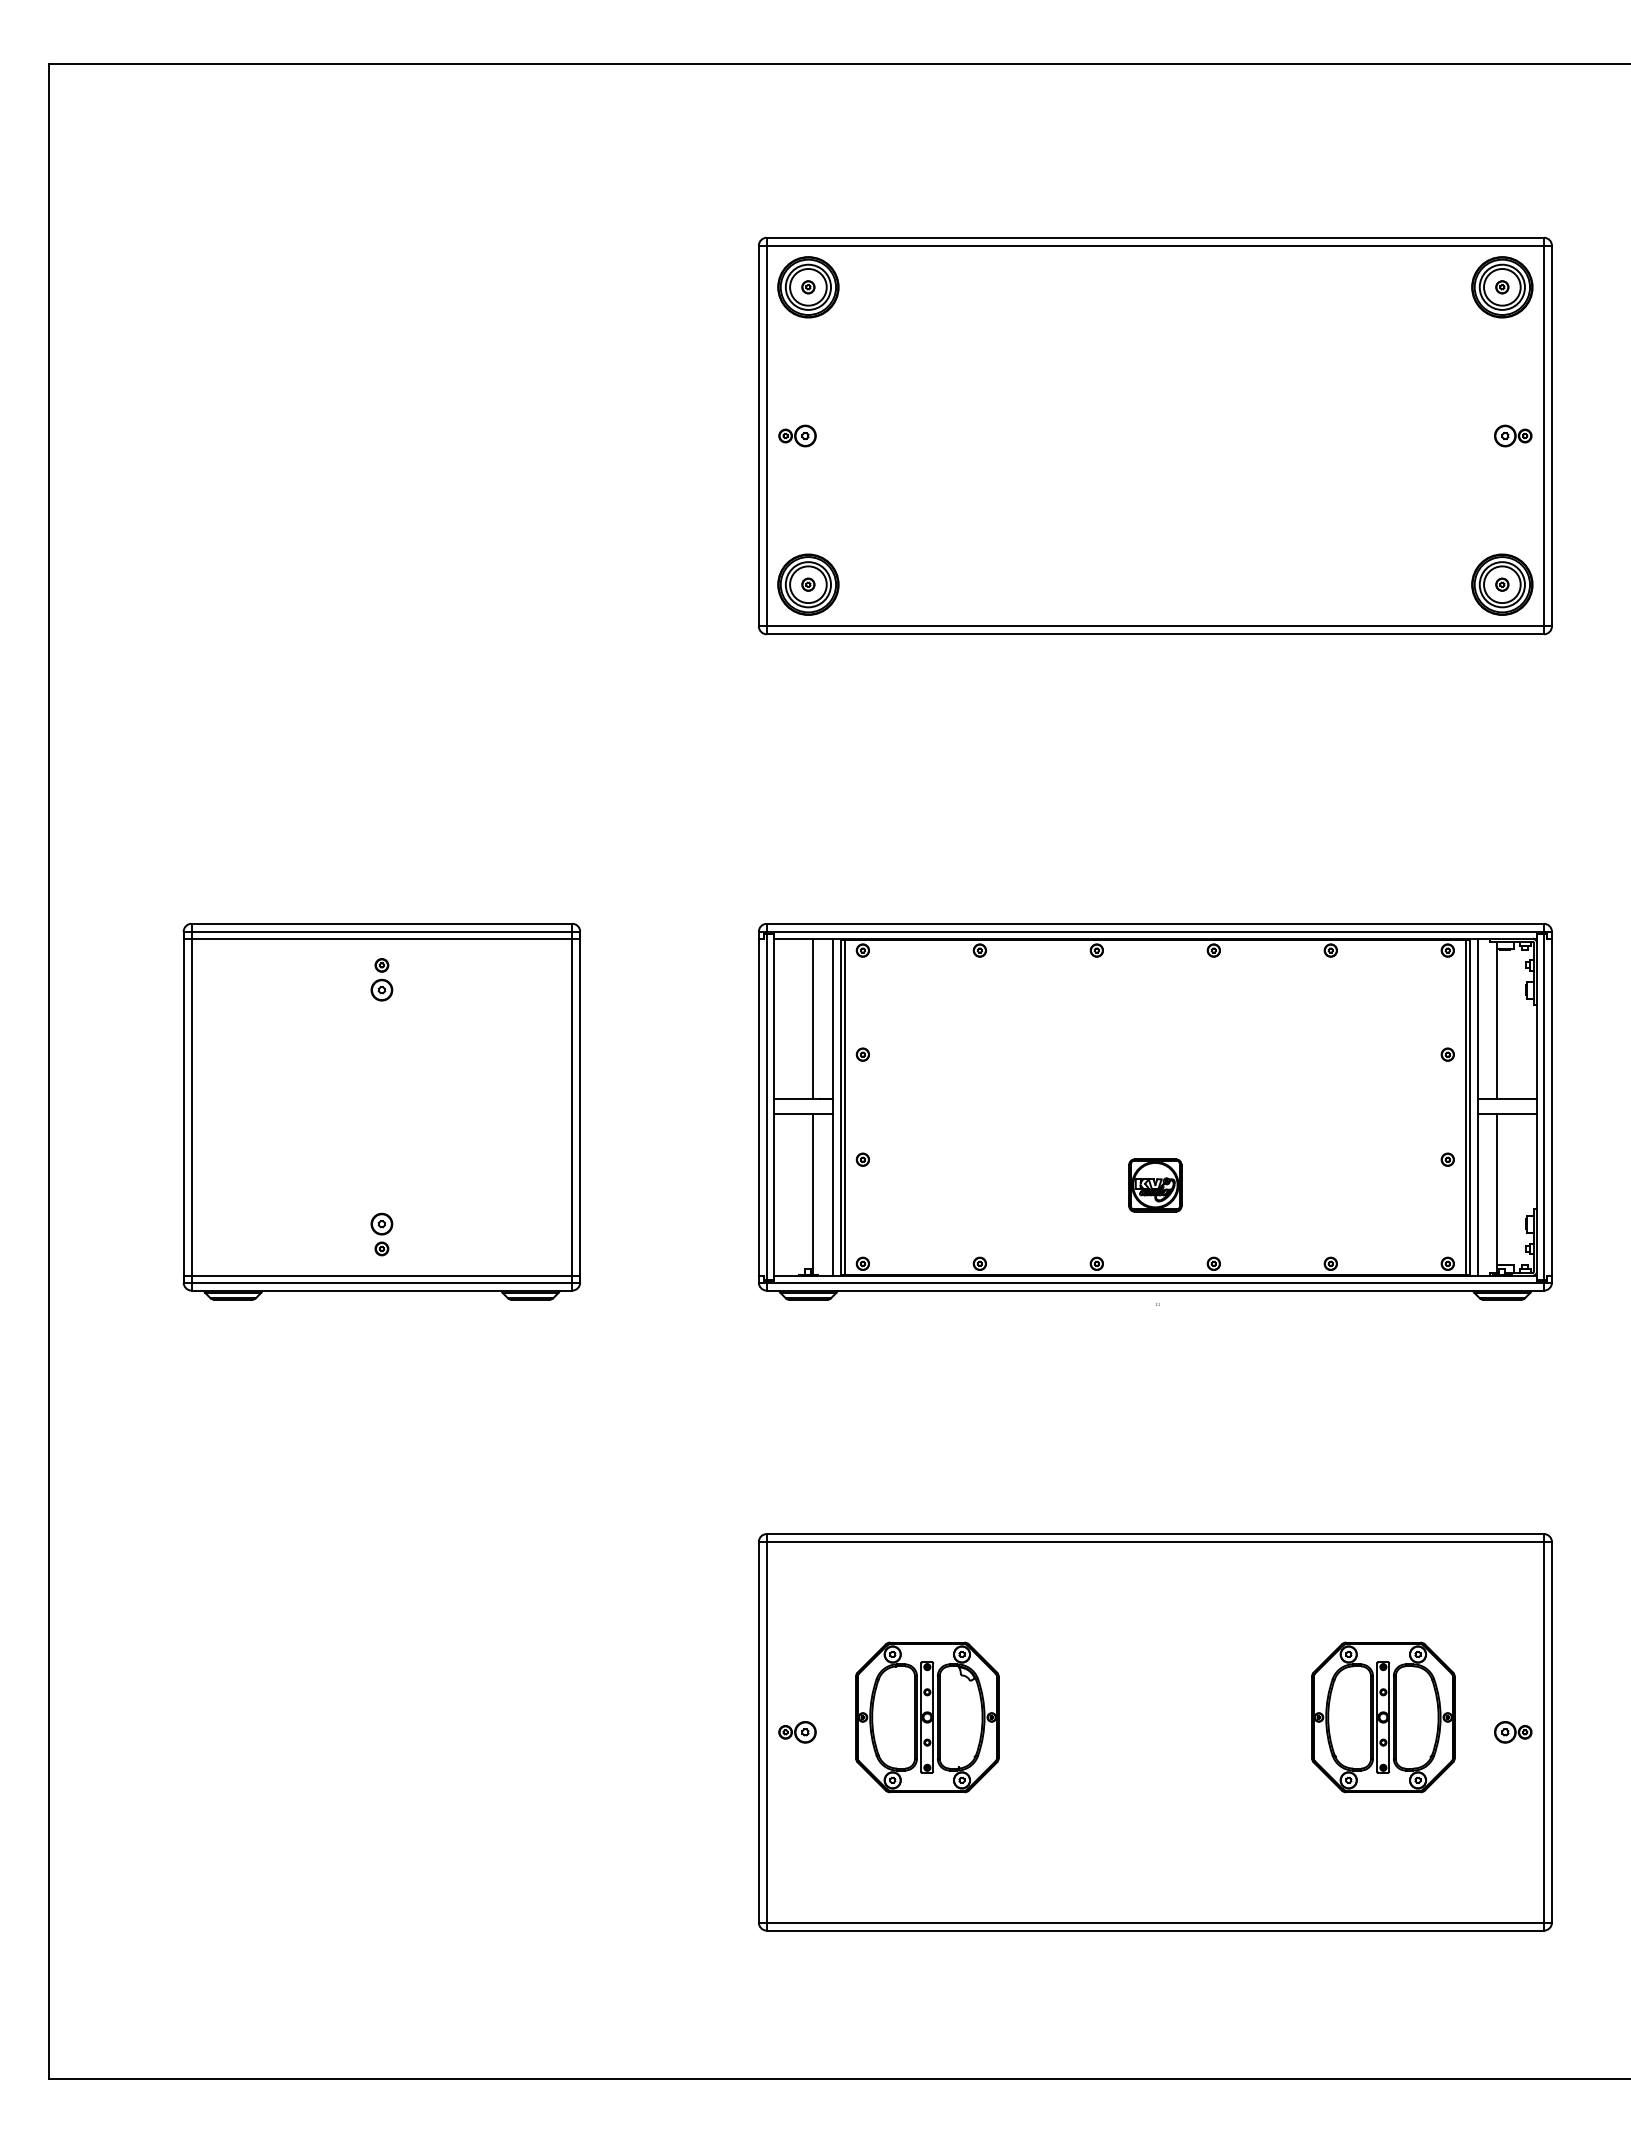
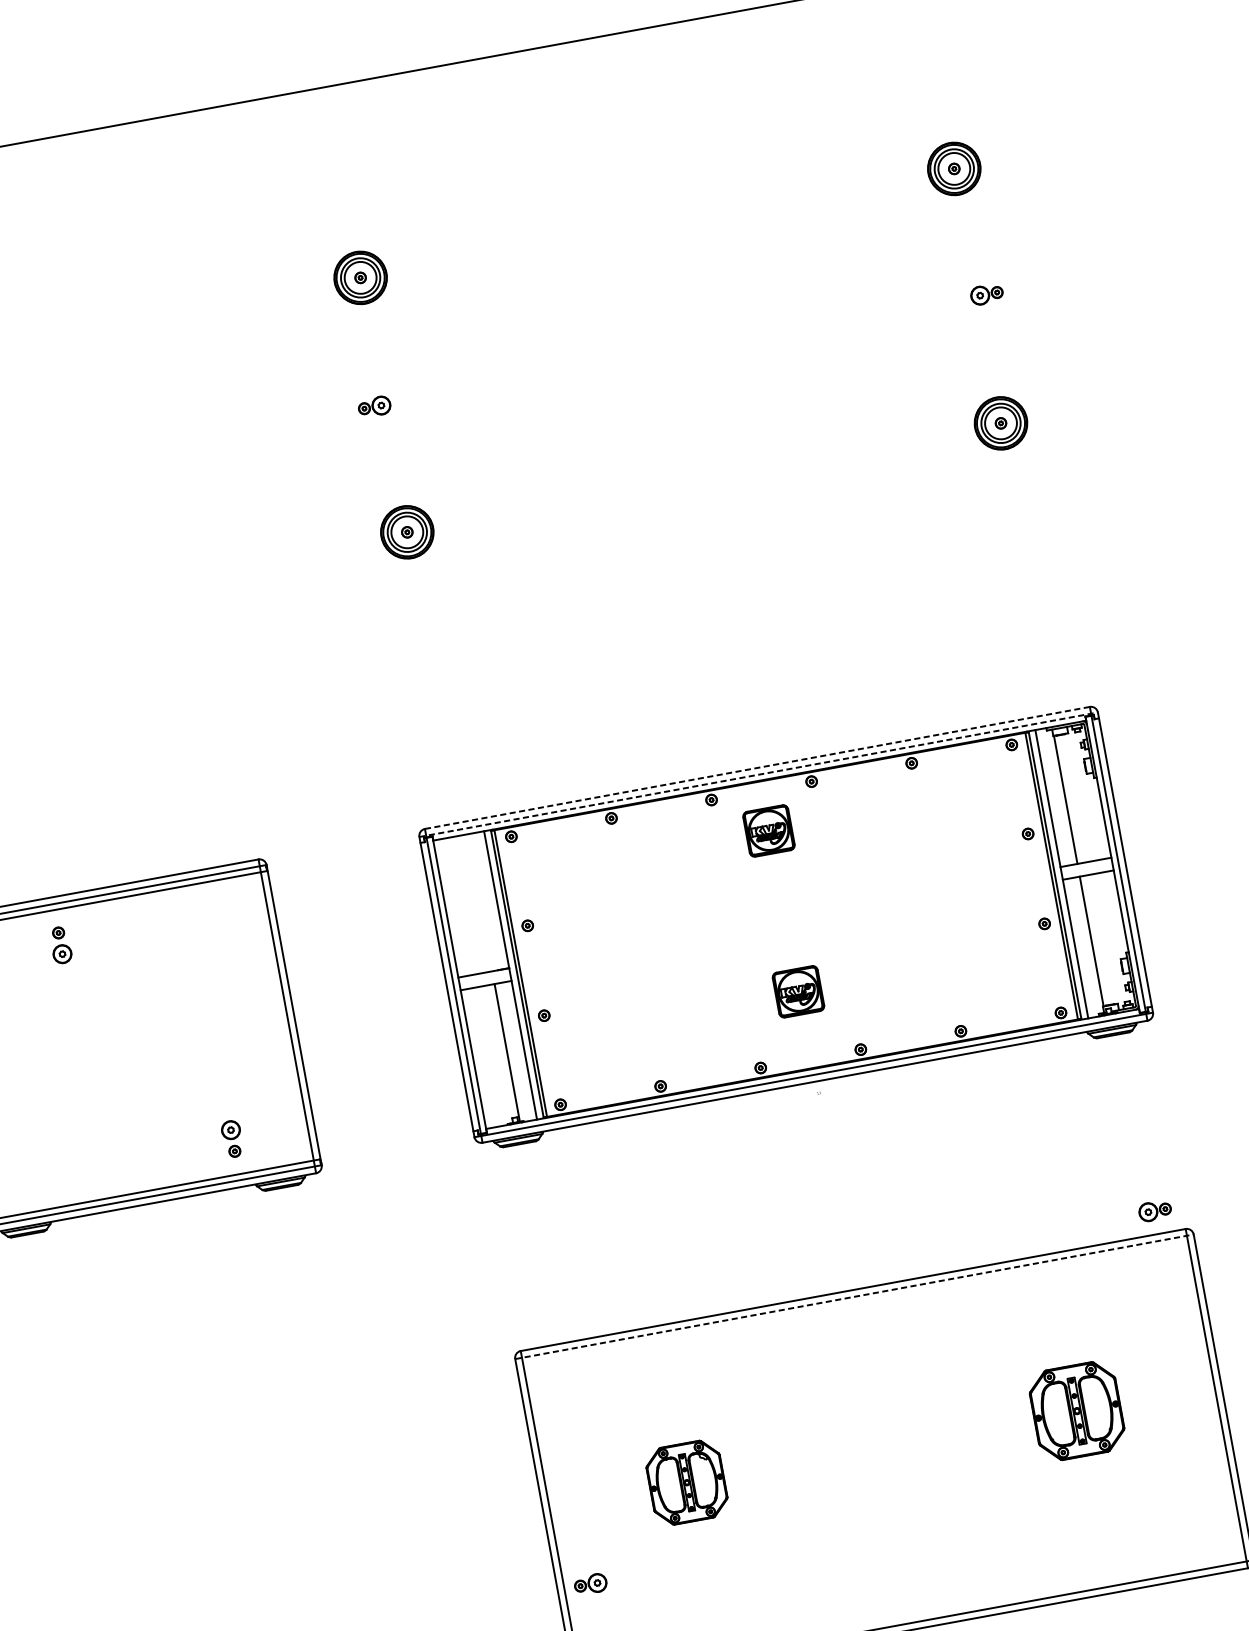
part: (1155, 435) -> (680, 350), removed
line: (1155, 923) -> (757, 767), solid -> dashed
line: (1155, 931) -> (758, 774), solid -> dashed
part: (381, 979) -> (60, 945), moved
part: (1155, 997) -> (769, 830), added
line: (813, 1018) -> (479, 902), removed
part: (381, 1234) -> (232, 1139), moved
line: (1155, 1542) -> (854, 1297), solid -> dashed
part: (927, 1717) -> (687, 1482), size x0.6
part: (1383, 1717) -> (1077, 1411), size x0.7
part: (797, 1732) -> (590, 1584), moved
part: (1513, 1732) -> (1155, 1211), moved

